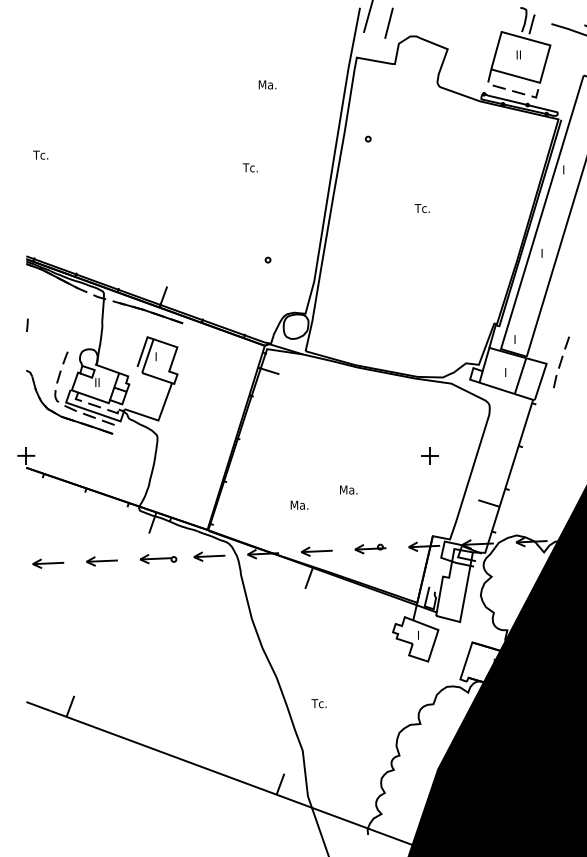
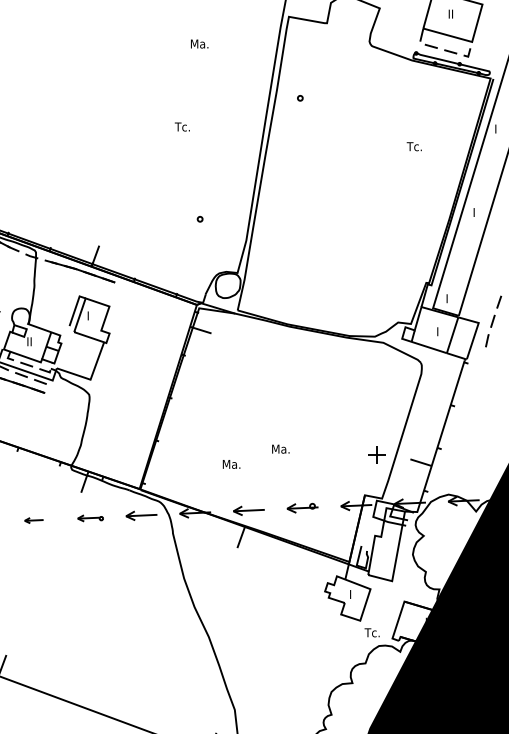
text: (421, 208) -> (413, 146), moved
part: (429, 455) -> (376, 454), moved
part: (158, 559) -> (90, 518), size x0.7
part: (101, 561) -> (33, 520), size x0.6
text: (318, 703) -> (371, 632), moved

